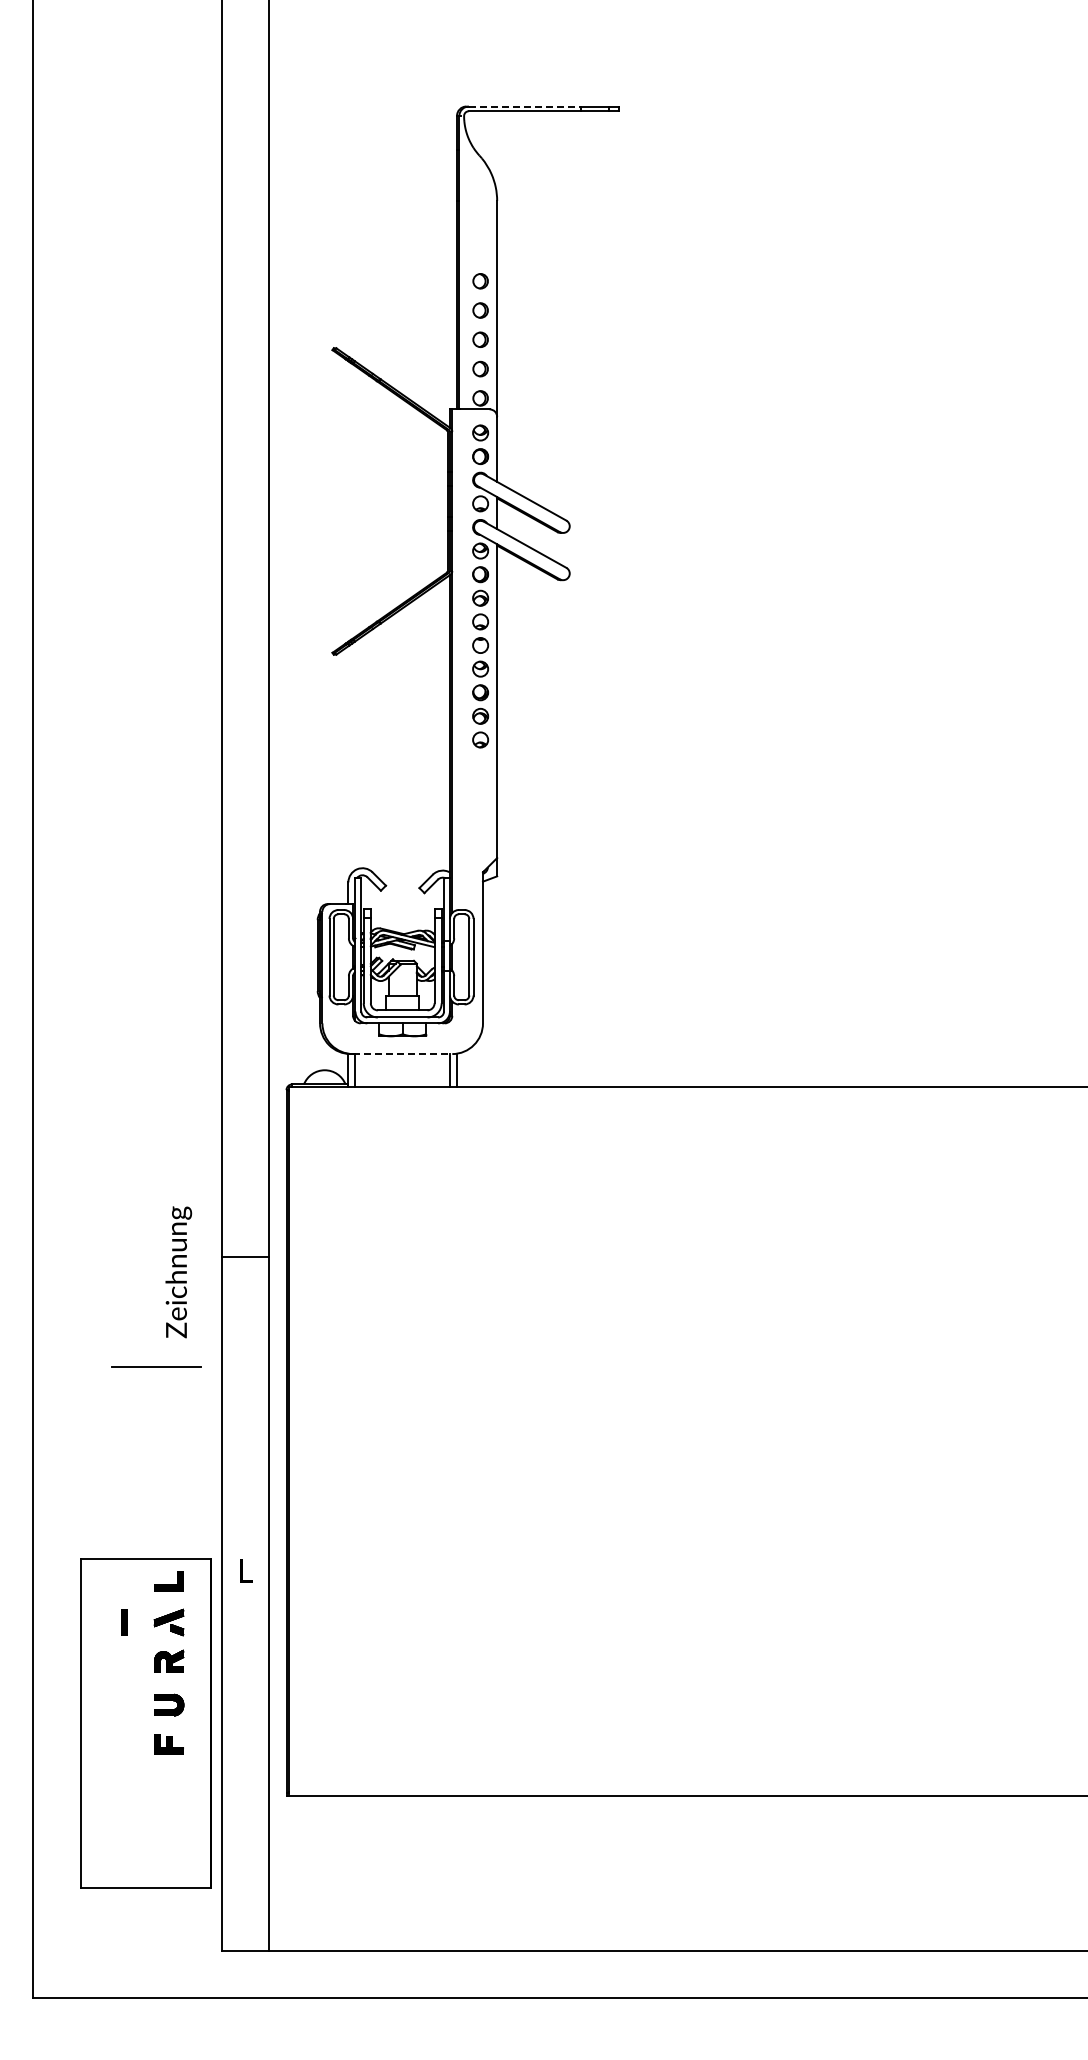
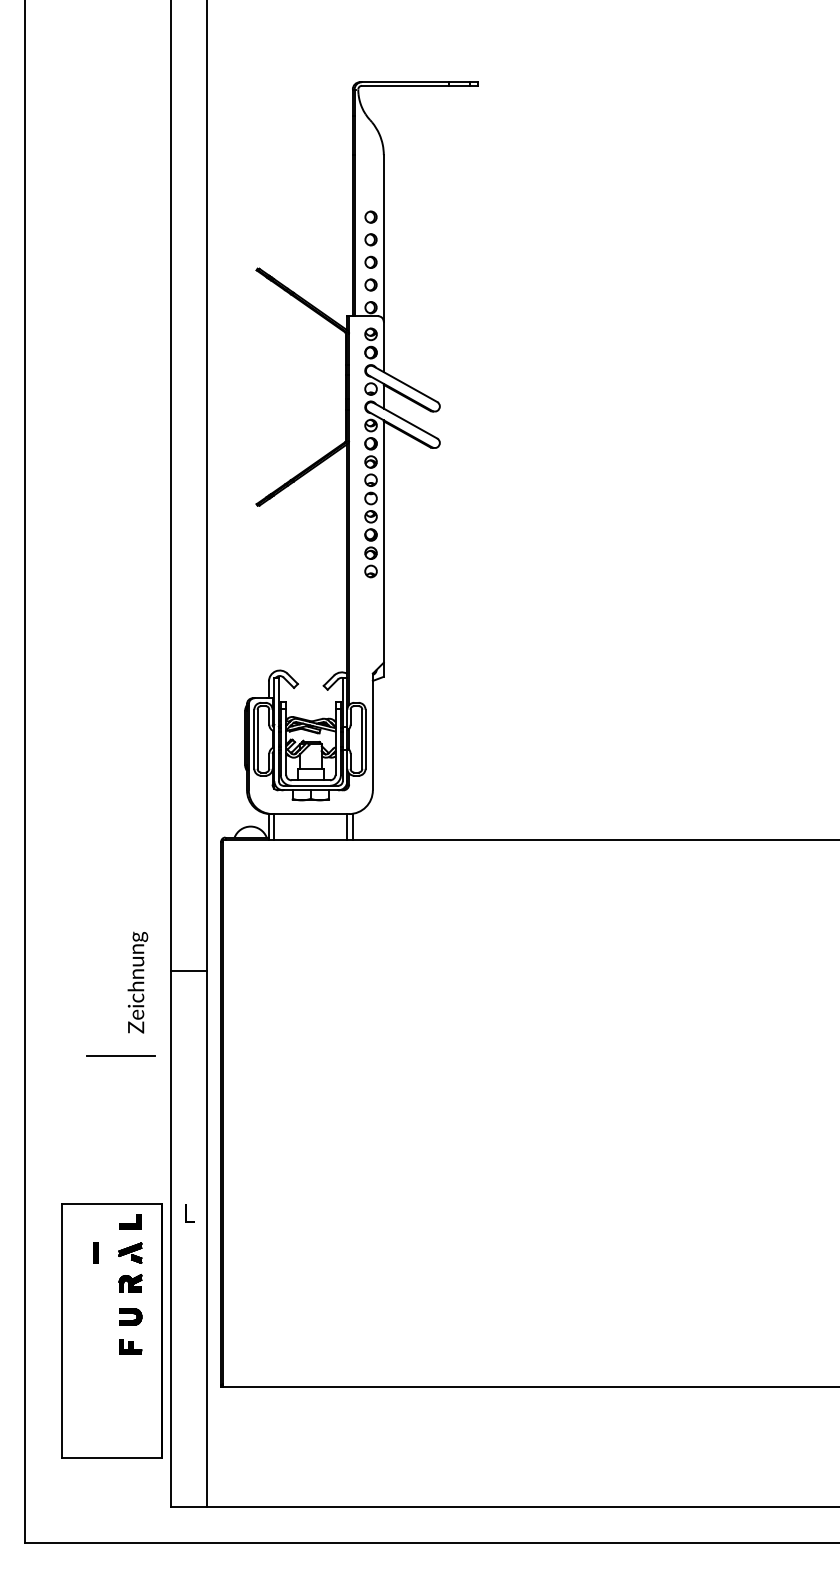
line: (525, 106) -> (405, 82), dashed -> solid
line: (402, 1054) -> (310, 814), dashed -> solid

